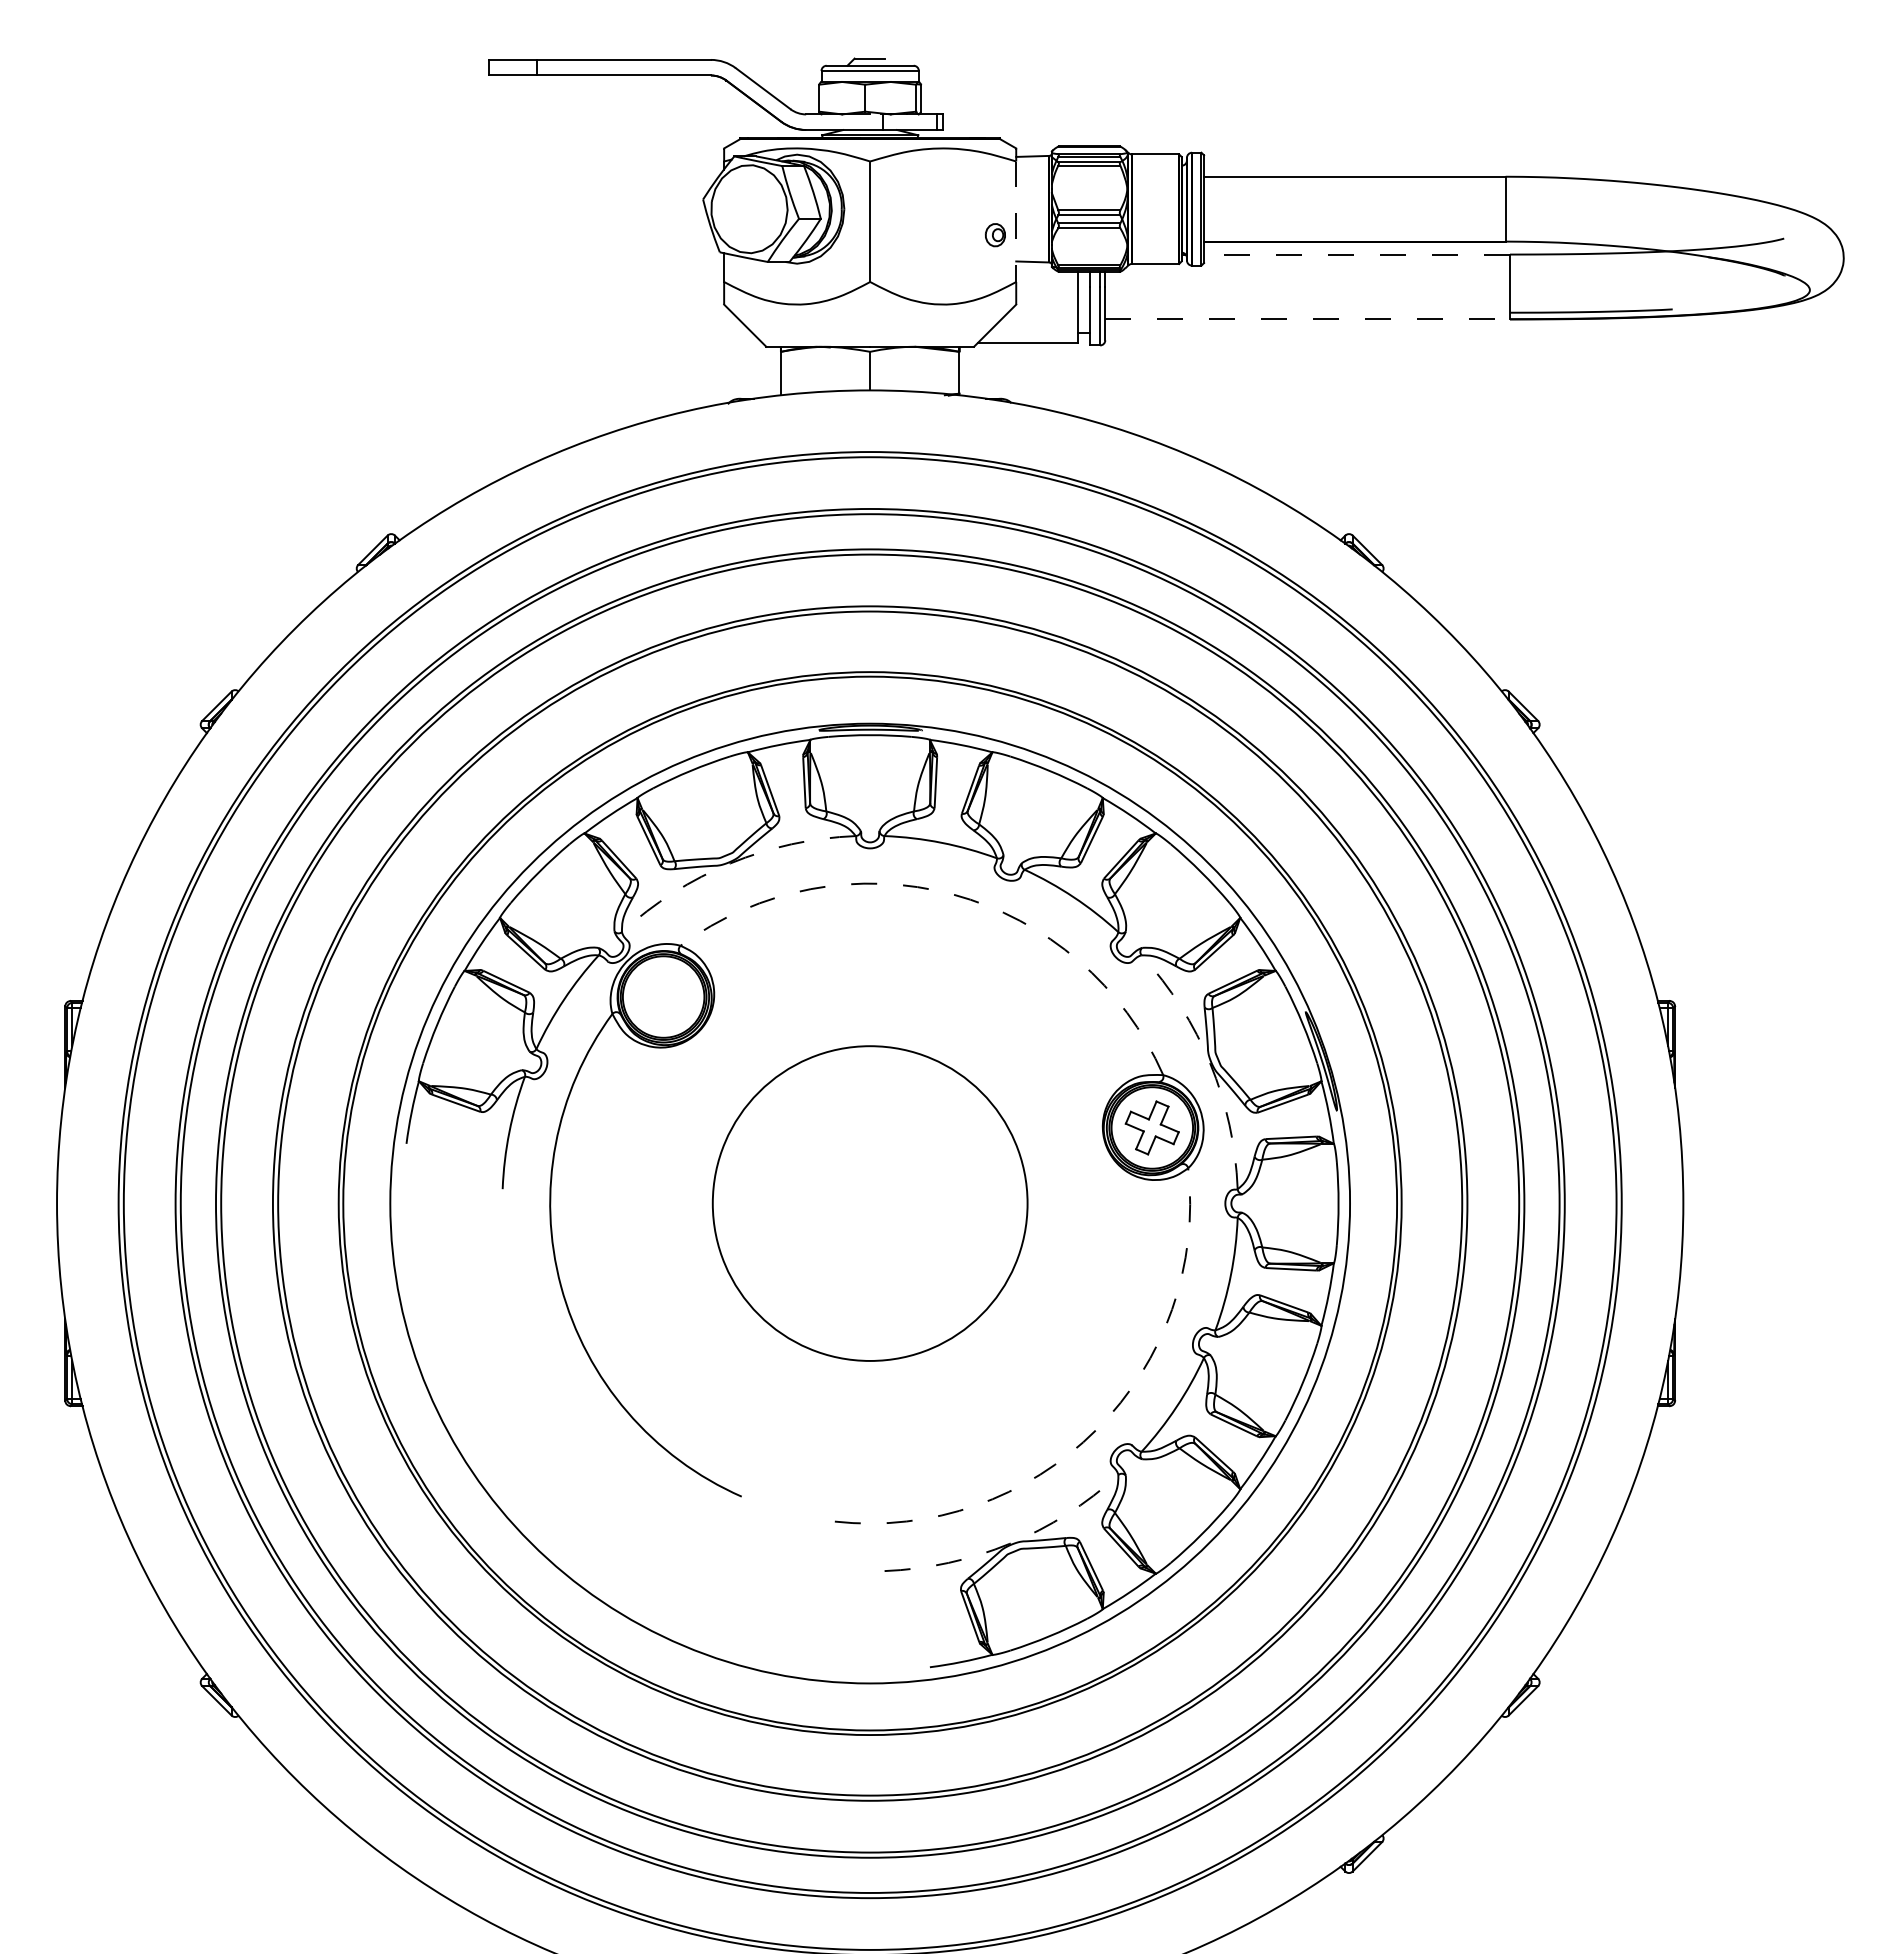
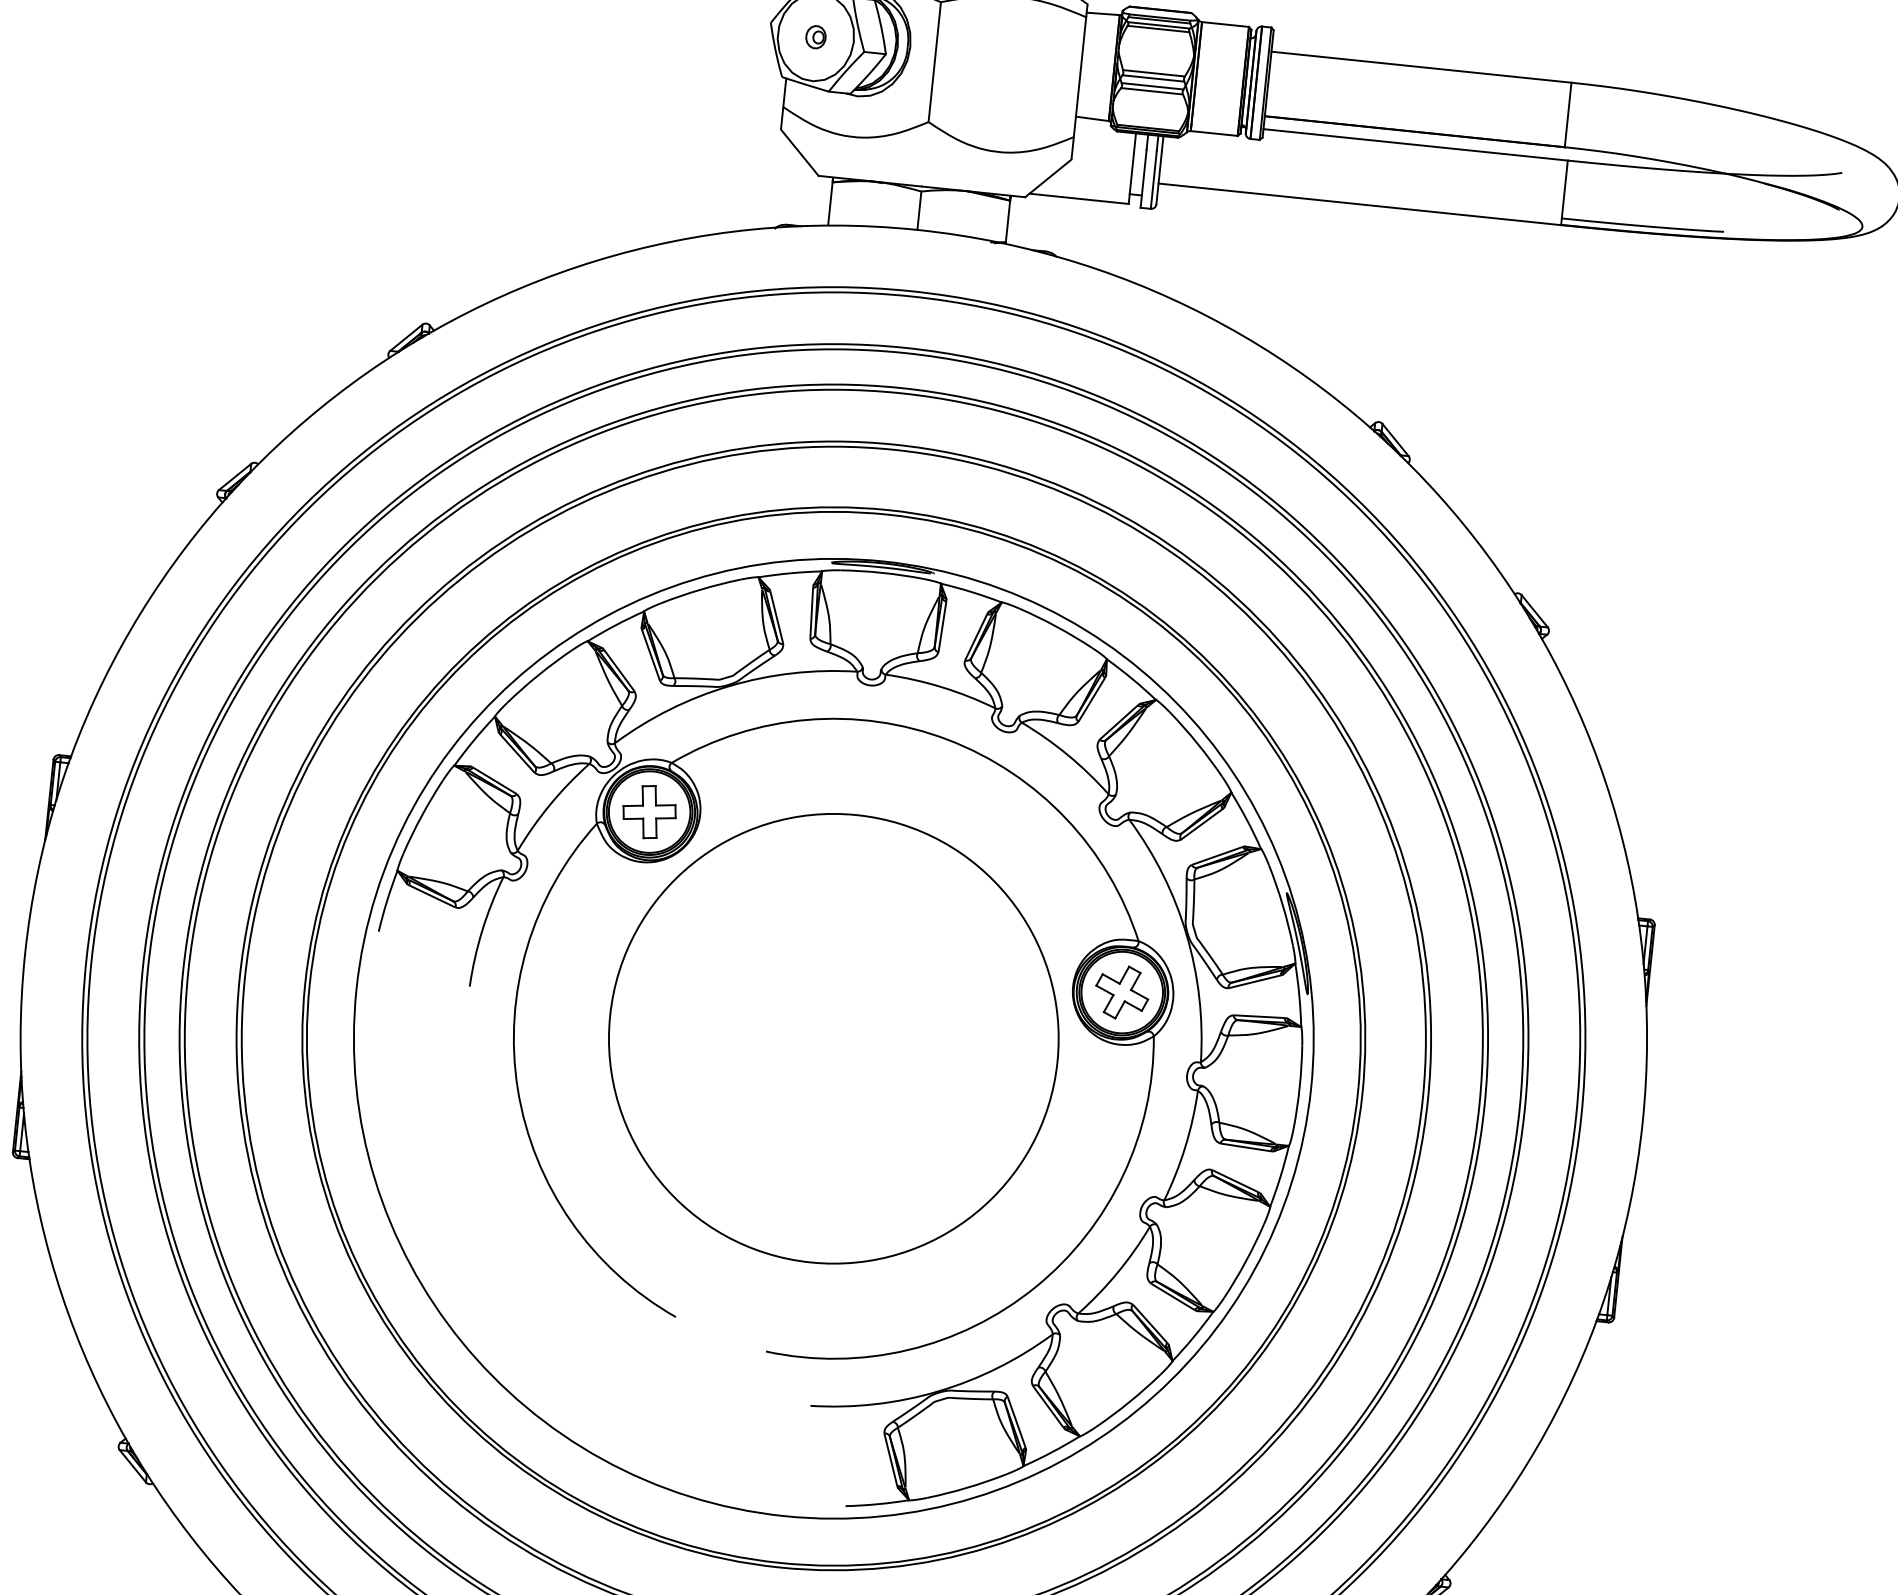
line: (1016, 222) -> (1080, 77), dashed -> solid
part: (995, 235) -> (815, 37), moved
line: (1357, 254) -> (1416, 144), dashed -> solid
line: (1308, 319) -> (1360, 204), dashed -> solid
arc: (730, 863) -> (729, 686), dashed -> solid
arc: (953, 894) -> (948, 739), dashed -> solid
part: (663, 996) -> (649, 811), added
arc: (1210, 1063) -> (1186, 934), dashed -> solid
circle: (870, 1203) -> (834, 1038), size x1.43
arc: (1096, 1429) -> (1035, 1286), dashed -> solid
arc: (1009, 1543) -> (937, 1391), dashed -> solid

